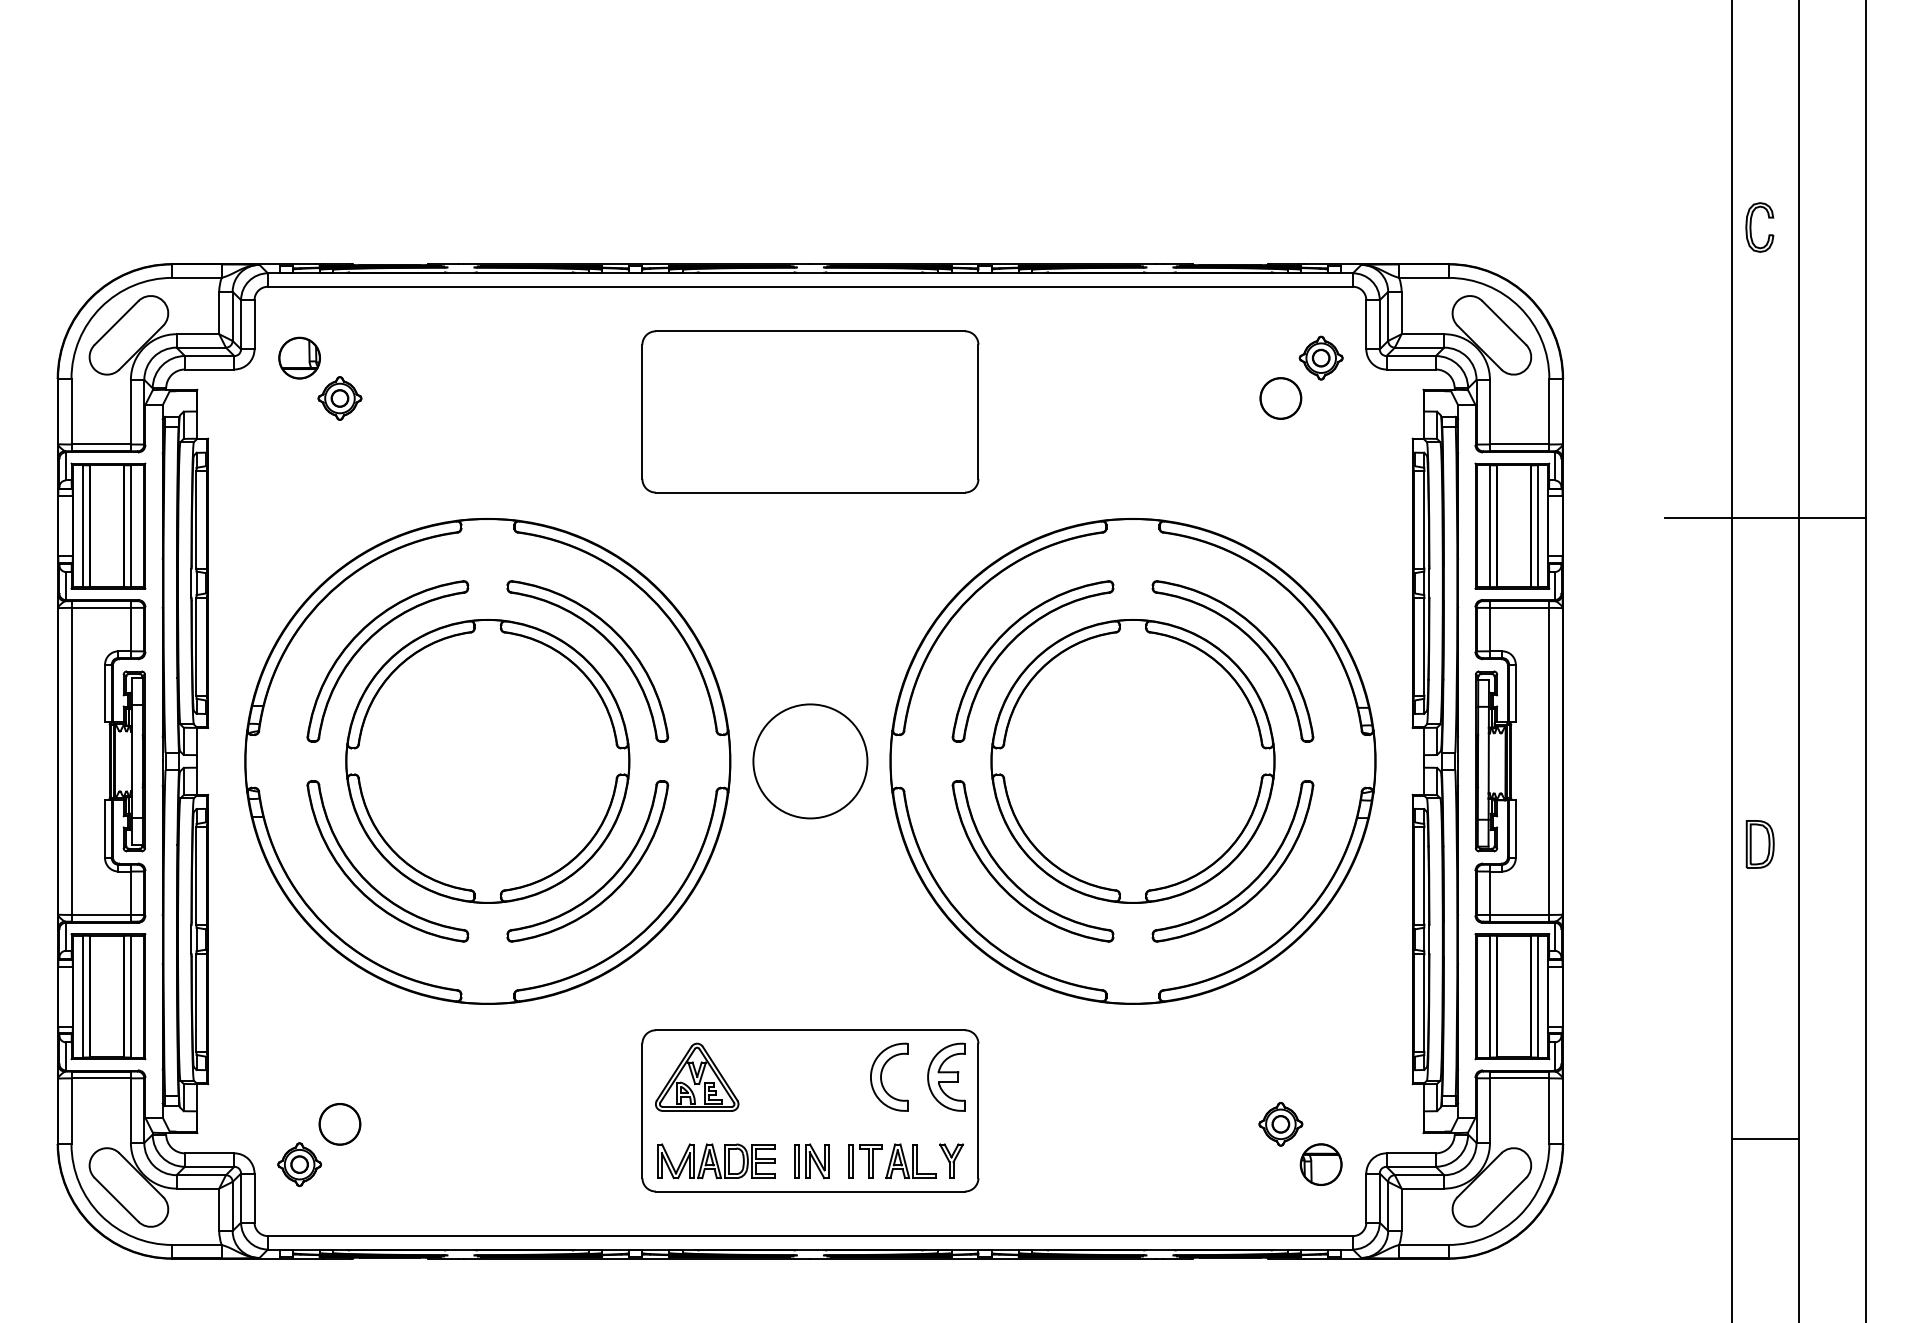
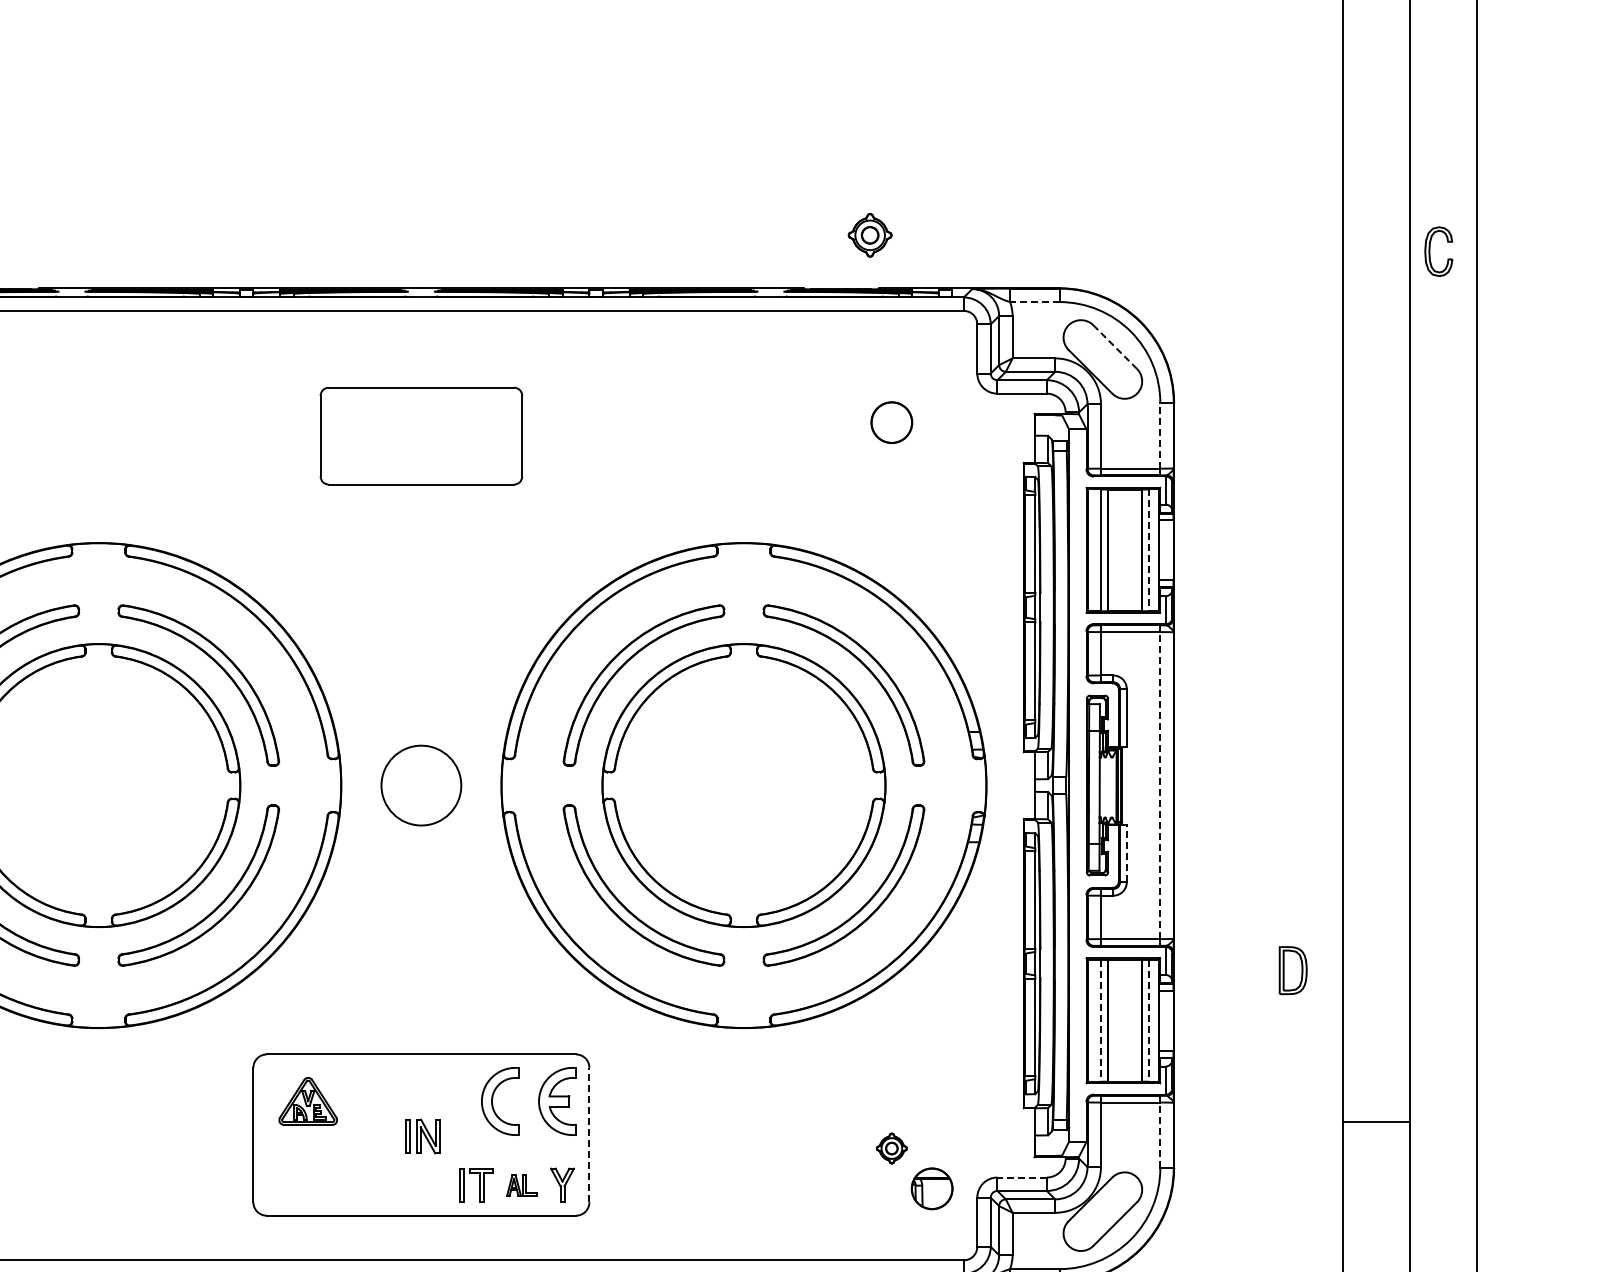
part: (1751, 227) -> (1430, 251), moved
line: (1423, 277) -> (1034, 301), solid -> dashed
line: (1504, 322) -> (1115, 346), solid -> dashed
part: (1320, 357) -> (869, 234), moved
part: (810, 411) -> (421, 435), size x0.6
line: (1549, 411) -> (1160, 435), solid -> dashed
line: (1765, 518) -> (1376, 542), removed
line: (1537, 526) -> (1148, 550), solid -> dashed
circle: (810, 761) -> (421, 785), size x0.7
line: (1549, 761) -> (1160, 785), solid -> dashed
line: (1515, 829) -> (1126, 853), solid -> dashed
part: (1759, 844) -> (1292, 970), moved
line: (1490, 996) -> (1101, 1020), solid -> dashed
line: (1537, 996) -> (1148, 1020), solid -> dashed
part: (697, 1076) -> (308, 1100), size x0.7
line: (978, 1110) -> (589, 1134), solid -> dashed
line: (1549, 1111) -> (1160, 1135), solid -> dashed
part: (1280, 1124) -> (891, 1148), size x0.7
line: (1765, 1138) -> (1376, 1121), moved
line: (1411, 1153) -> (1022, 1177), solid -> dashed
part: (811, 1160) -> (422, 1135), moved
part: (716, 1161) -> (327, 1185), removed
part: (910, 1161) -> (521, 1185), size x0.6

